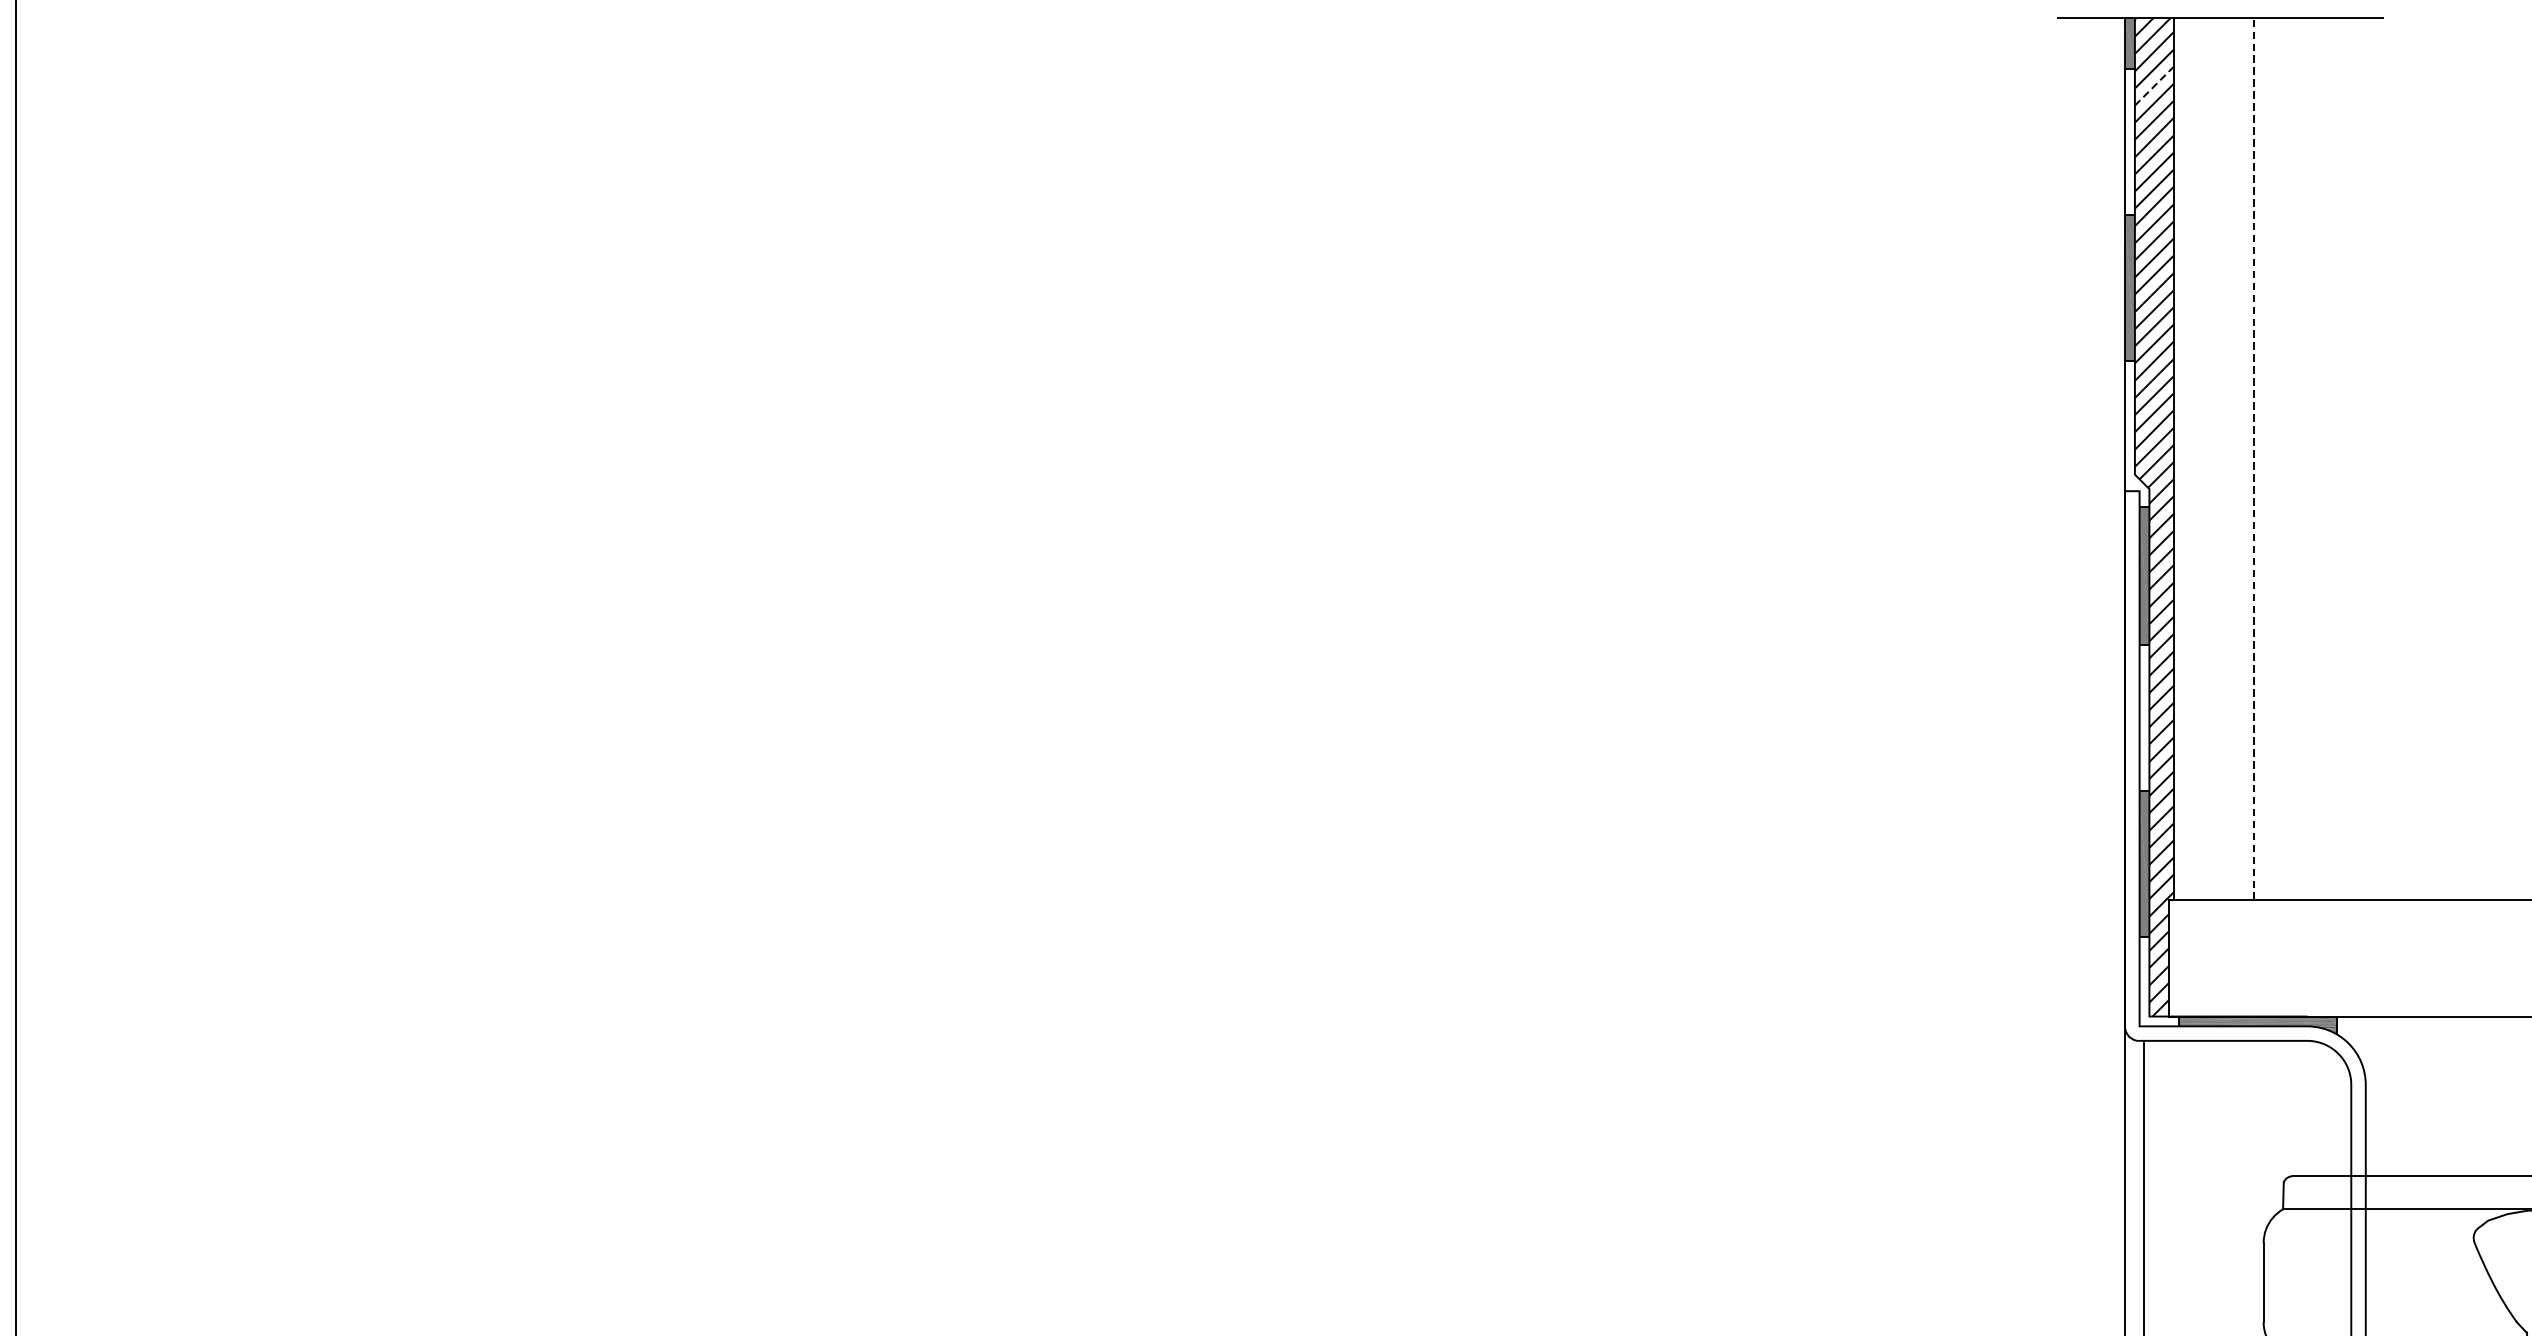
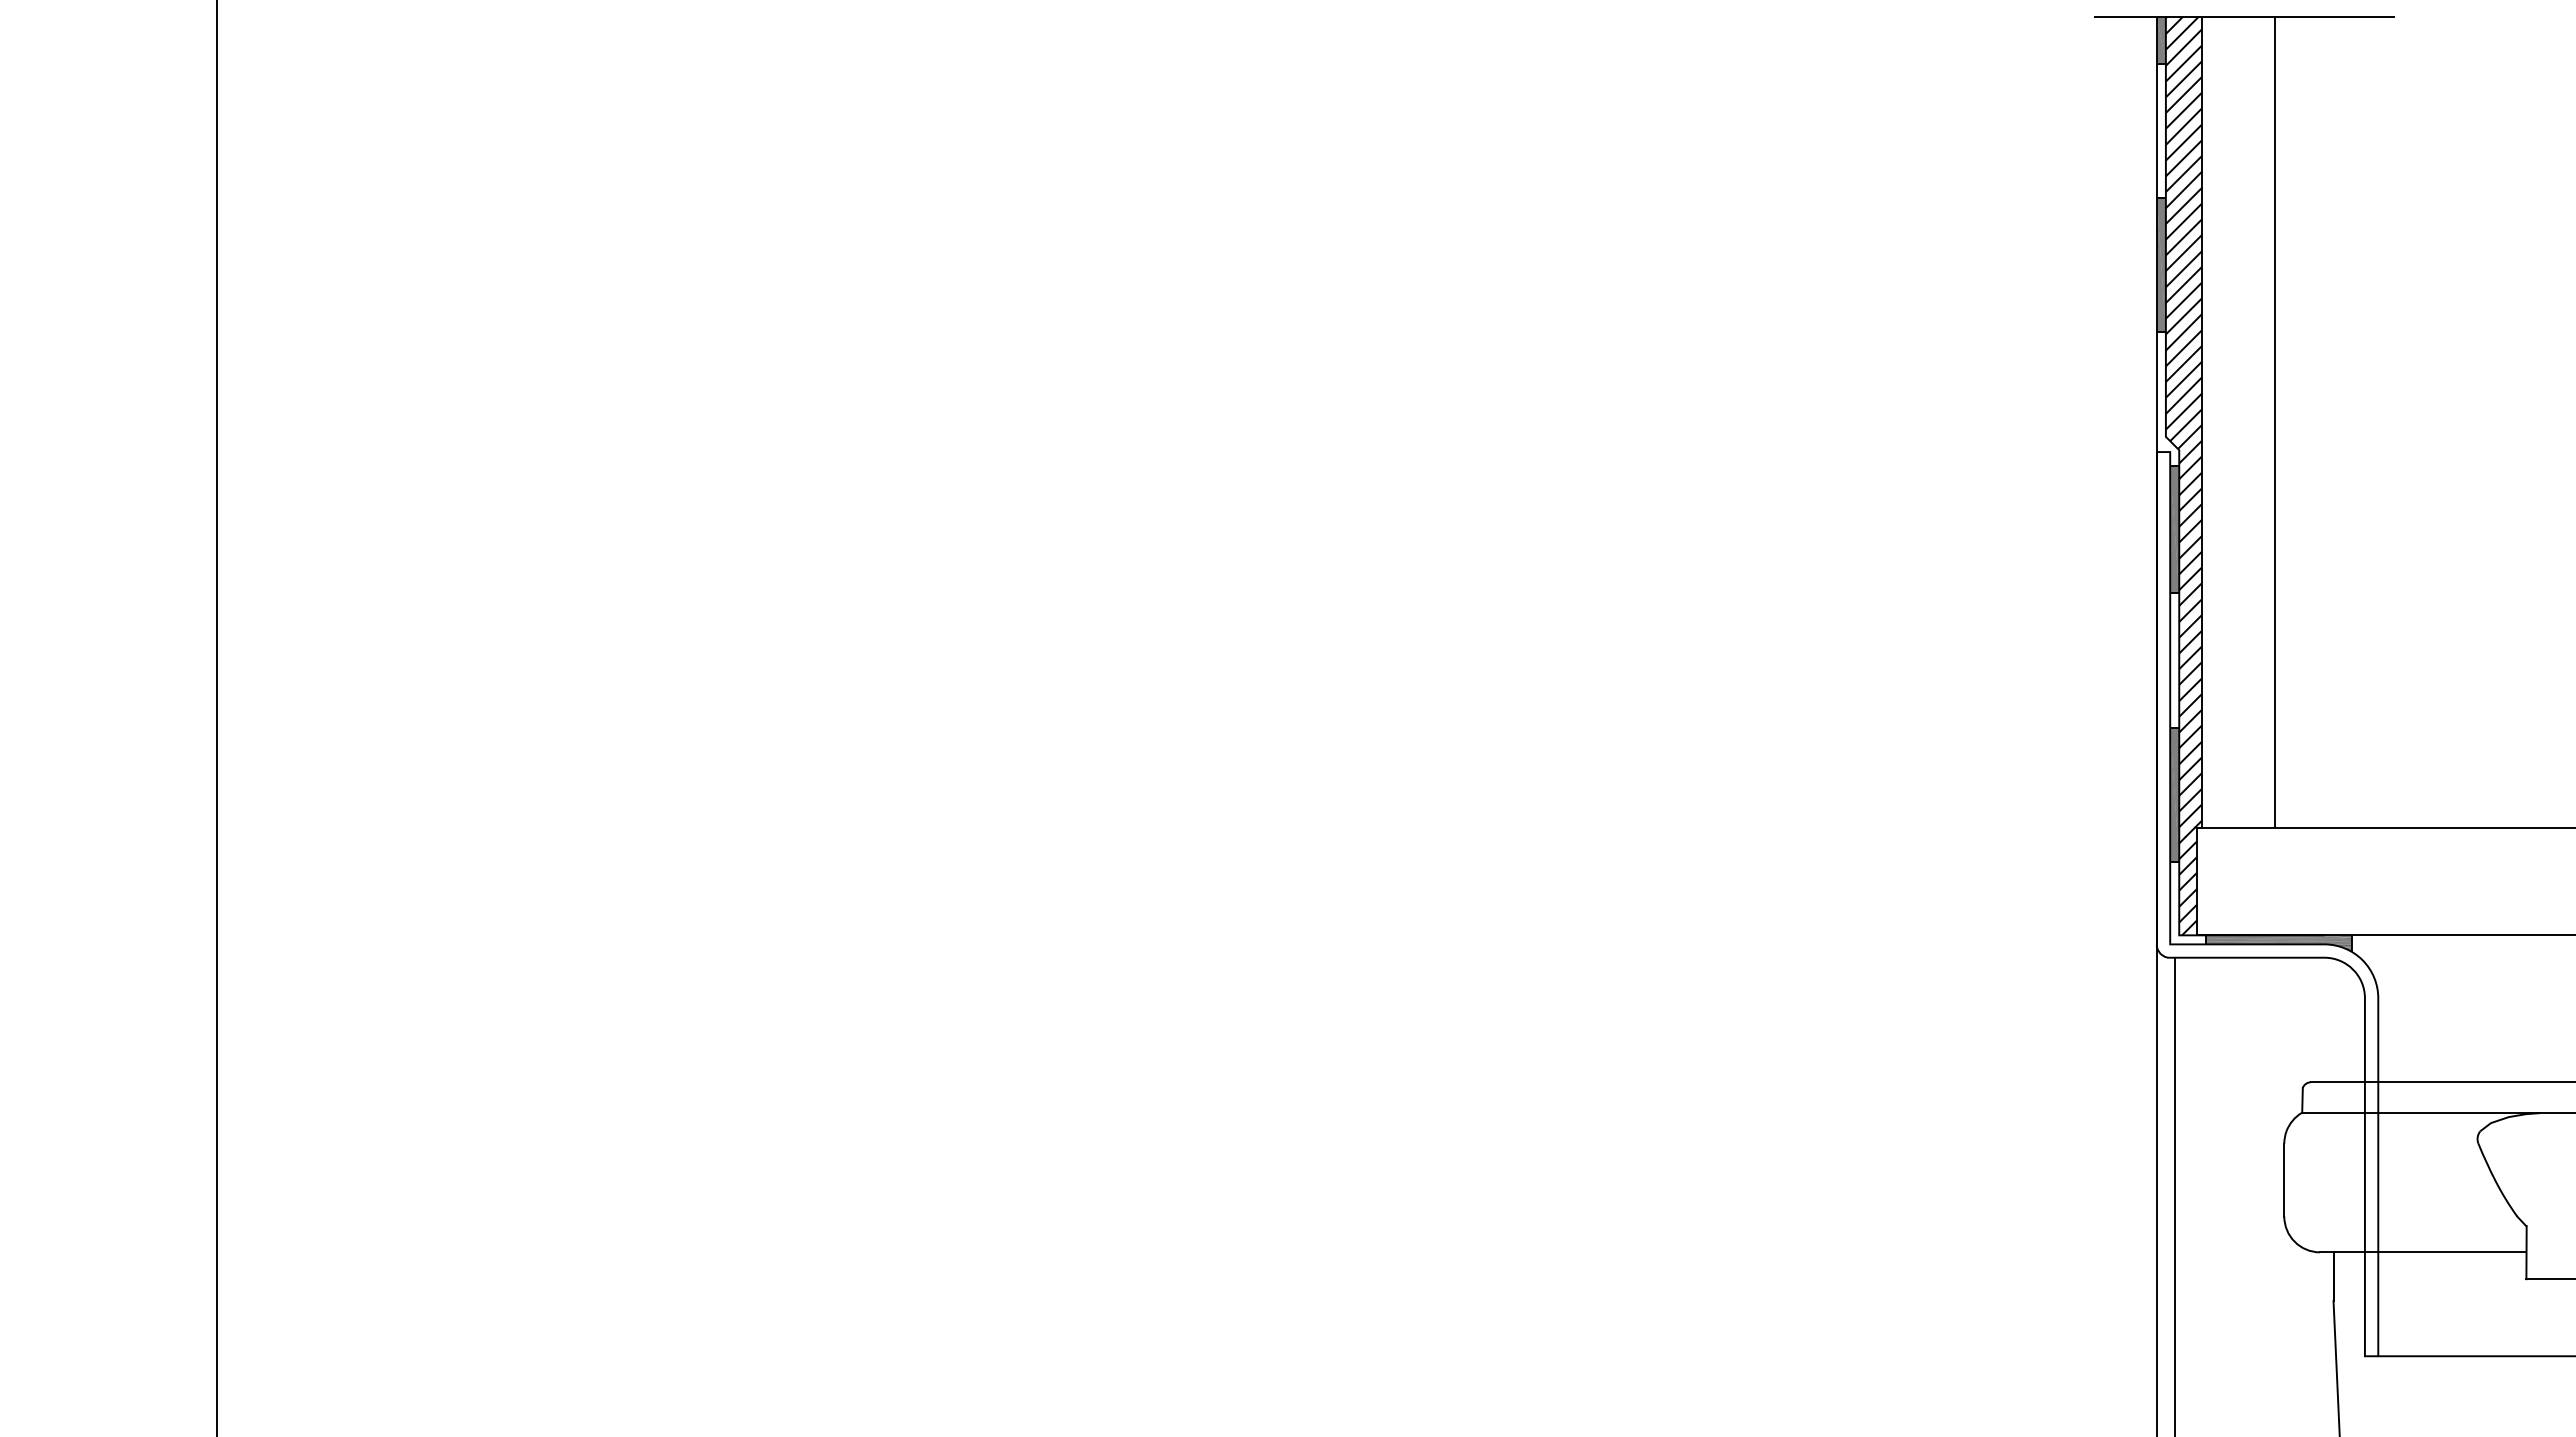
line: (2155, 86) -> (2184, 79), dashed -> solid
line: (2254, 459) -> (2275, 422), dashed -> solid

